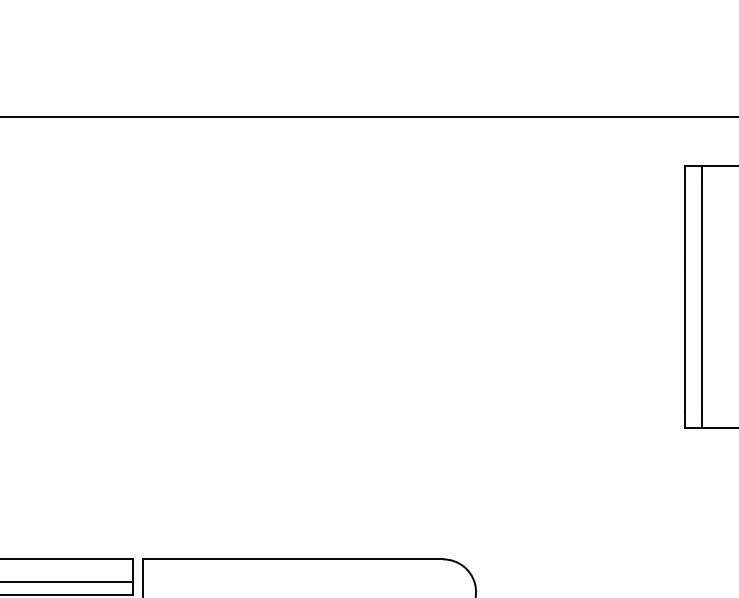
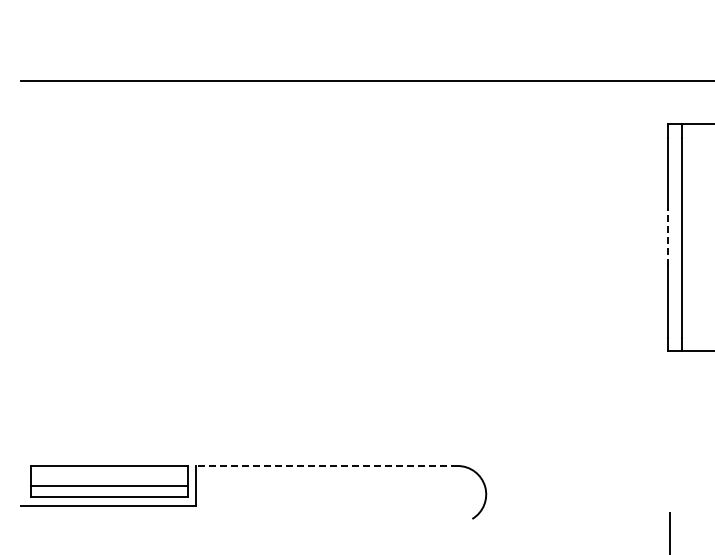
line: (685, 296) -> (668, 237), solid -> dashed
line: (293, 558) -> (327, 465), solid -> dashed

